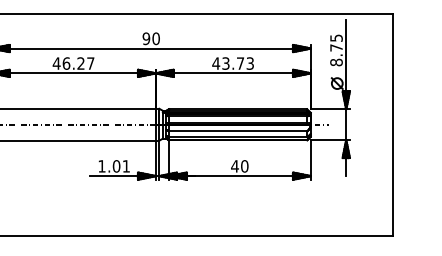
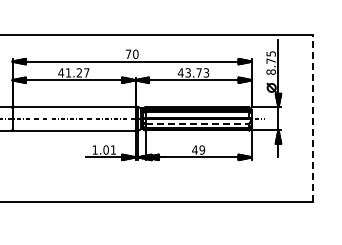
text: (146, 39) -> (128, 54), 90 -> 70
text: (66, 63) -> (68, 72), 46.27 -> 41.27
line: (392, 124) -> (313, 118), solid -> dashed
line: (238, 130) -> (197, 123), solid -> dashed
text: (243, 166) -> (201, 150), 40 -> 49

